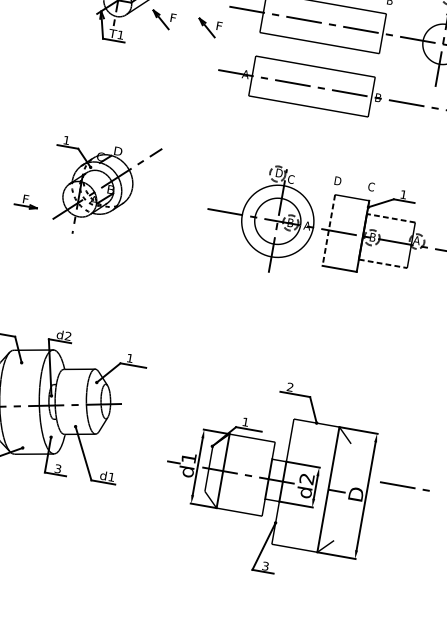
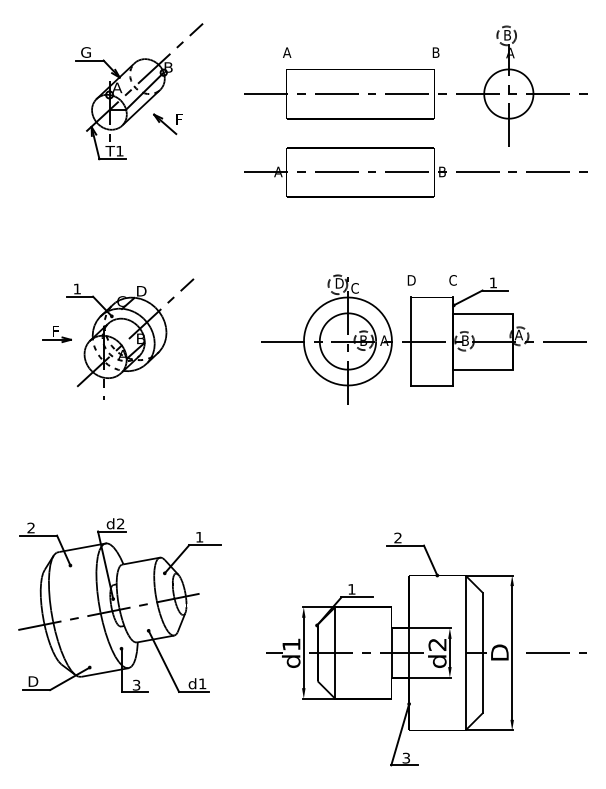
part: (208, 28) -> (224, 124), removed
part: (25, 201) -> (56, 334), moved
line: (391, 218) -> (483, 313), dashed -> solid
line: (328, 231) -> (411, 342), dashed -> solid
line: (383, 264) -> (483, 370), dashed -> solid
line: (404, 486) -> (556, 652), moved
line: (343, 491) -> (483, 652), added

